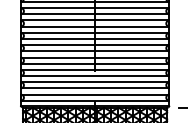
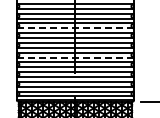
line: (93, 14) -> (74, 28), solid -> dashed
line: (93, 51) -> (74, 57), solid -> dashed

